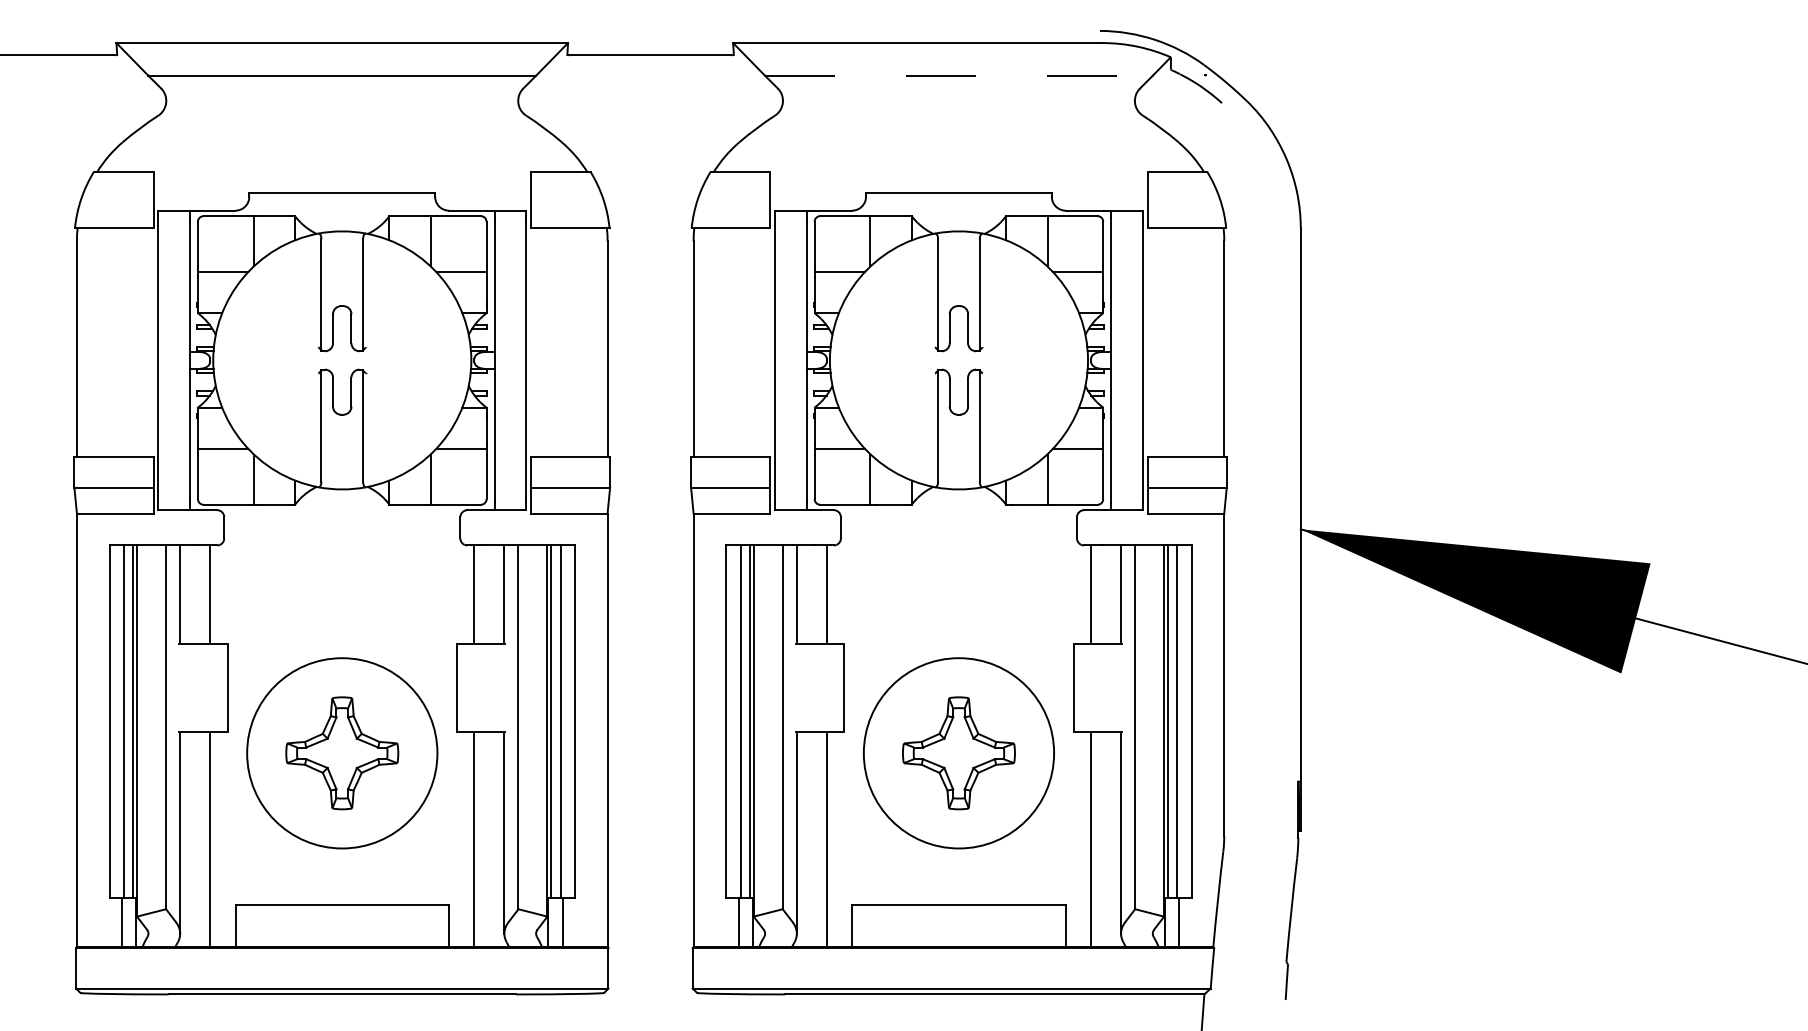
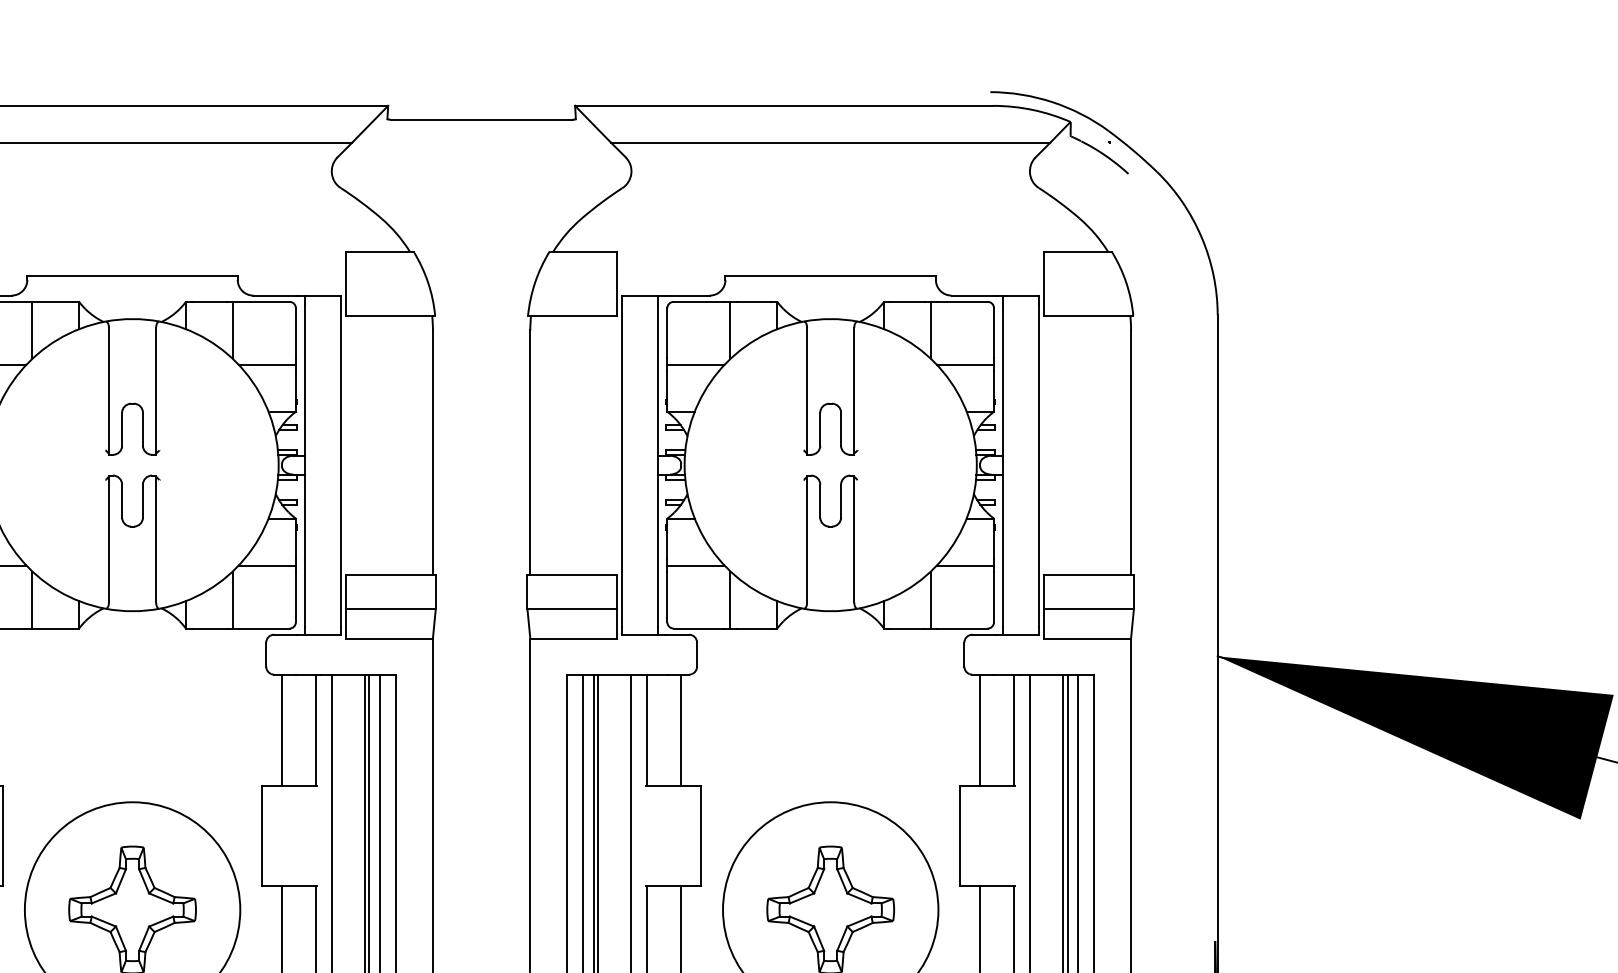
line: (958, 75) -> (830, 142), dashed -> solid

